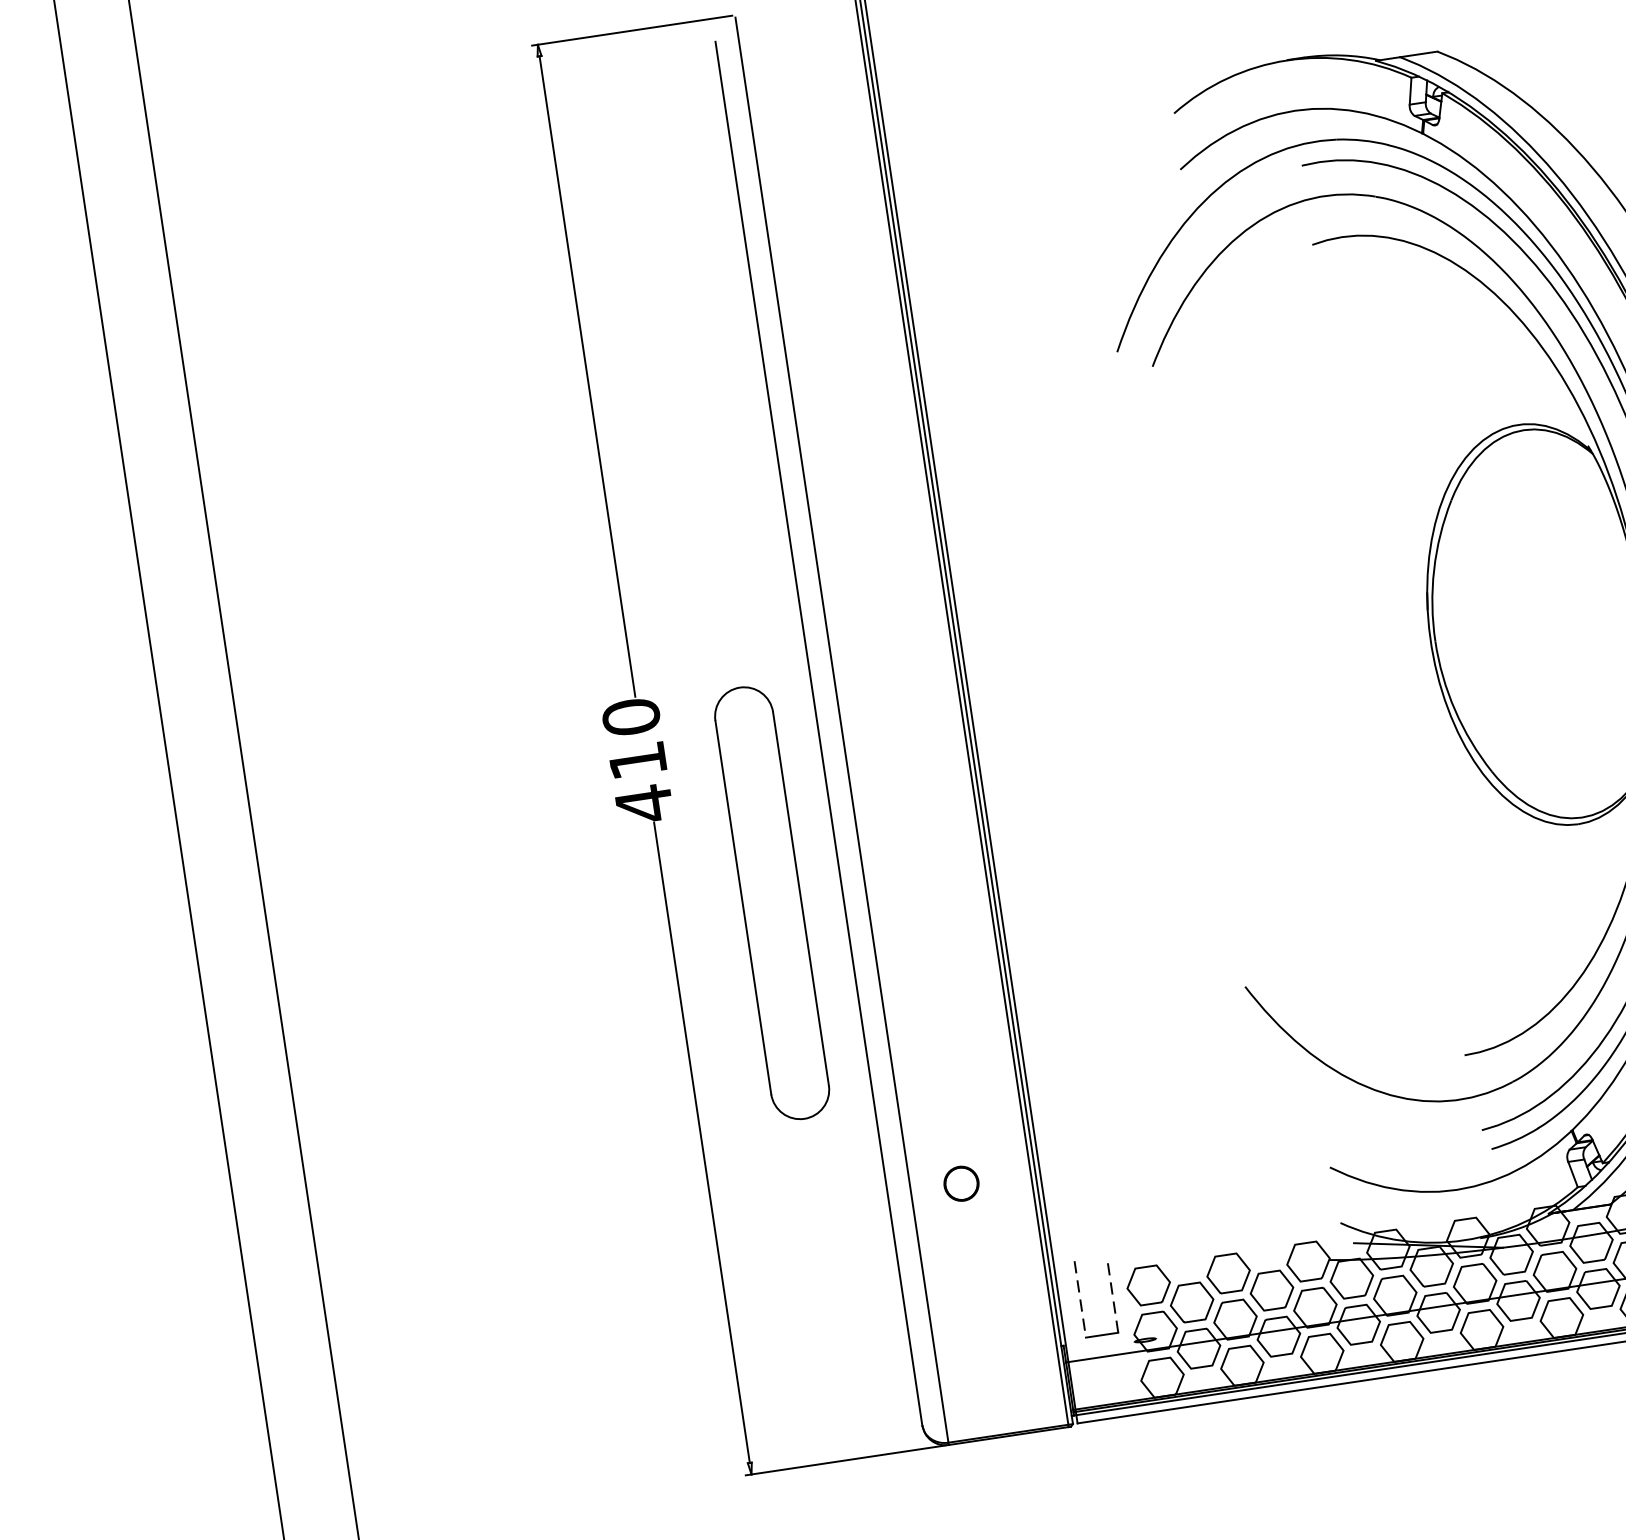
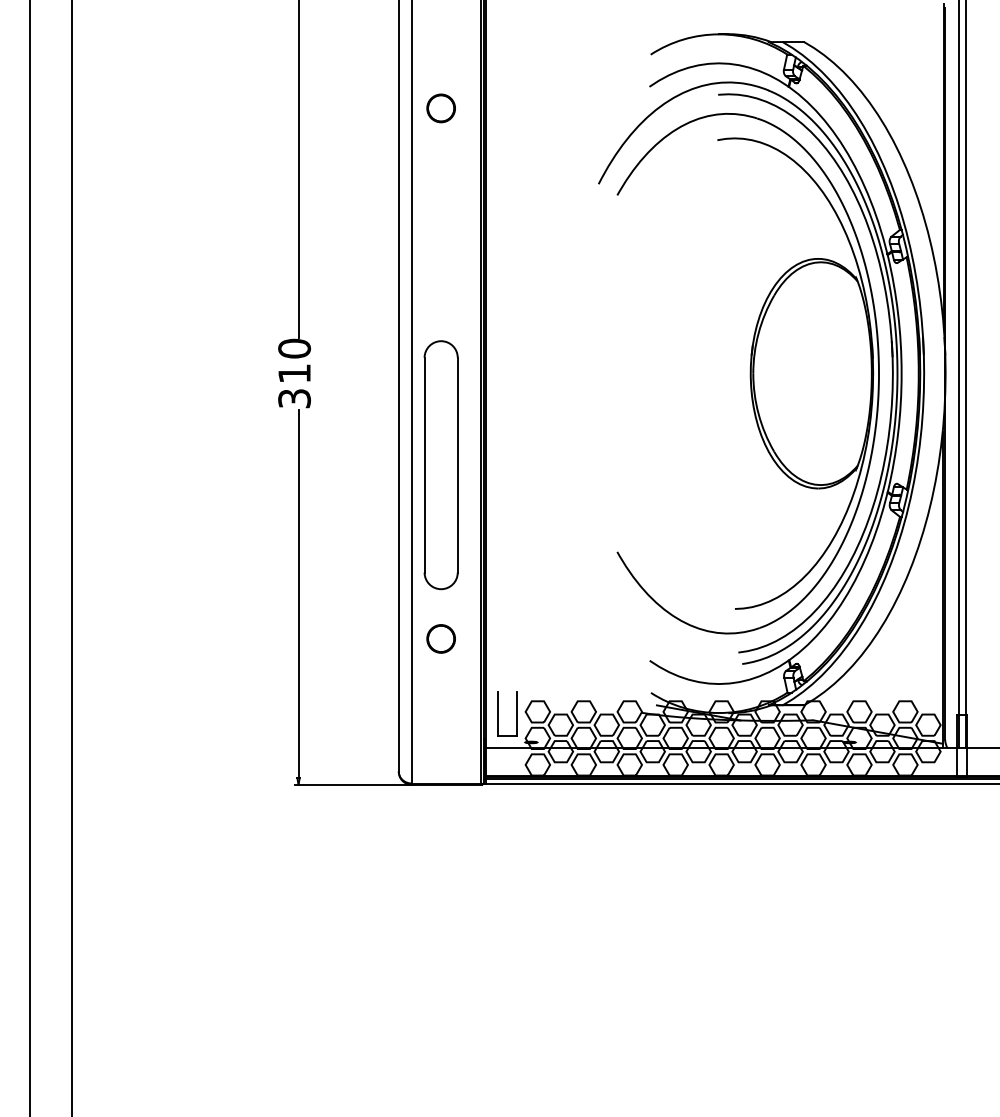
part: (822, 261) -> (440, 108), added
text: (644, 803) -> (294, 398), 410 -> 310
part: (771, 903) -> (440, 465), moved
circle: (960, 1183) -> (440, 638), size x1.43
line: (1111, 1293) -> (516, 713), dashed -> solid
line: (1080, 1298) -> (498, 713), dashed -> solid

